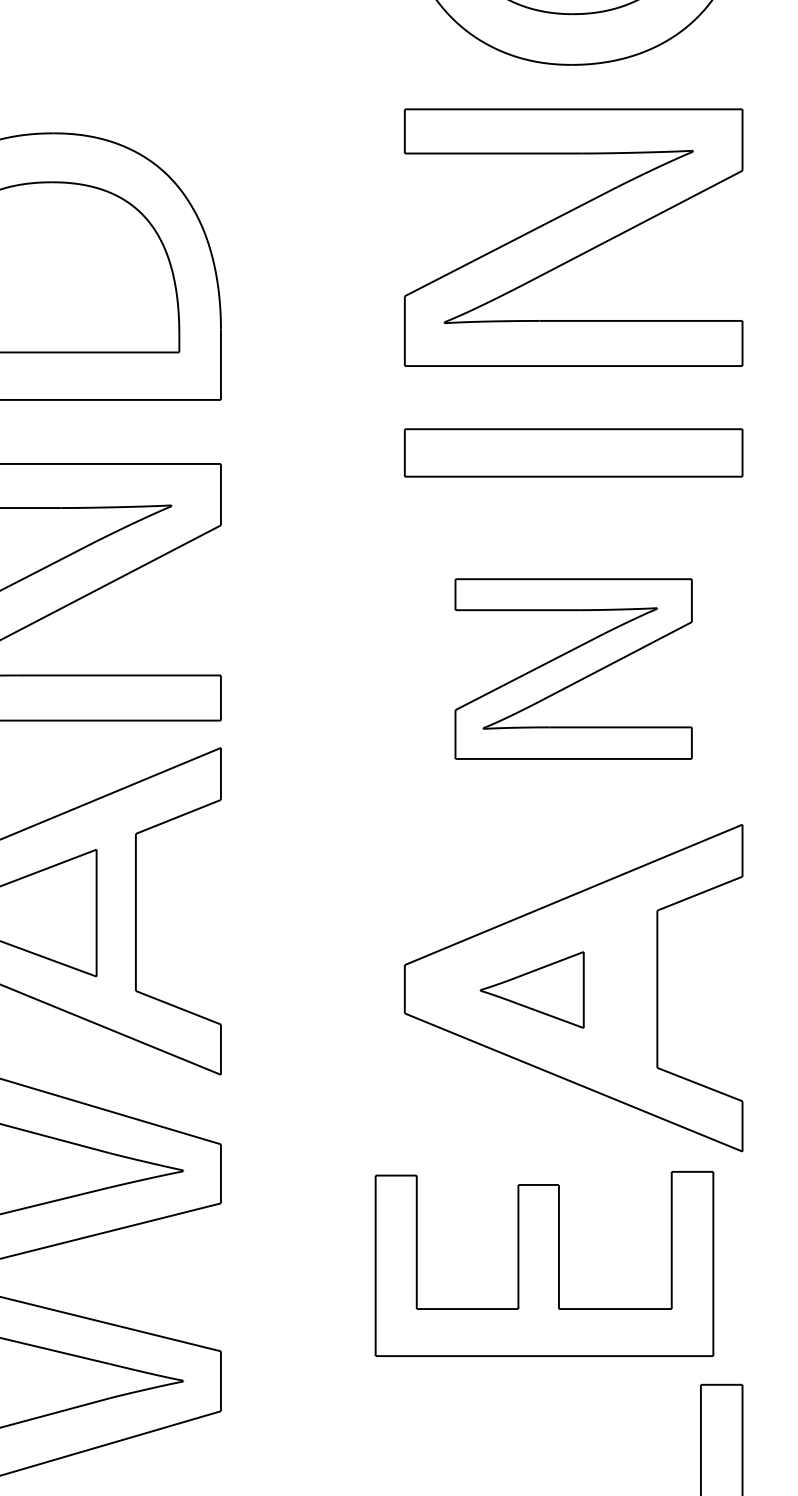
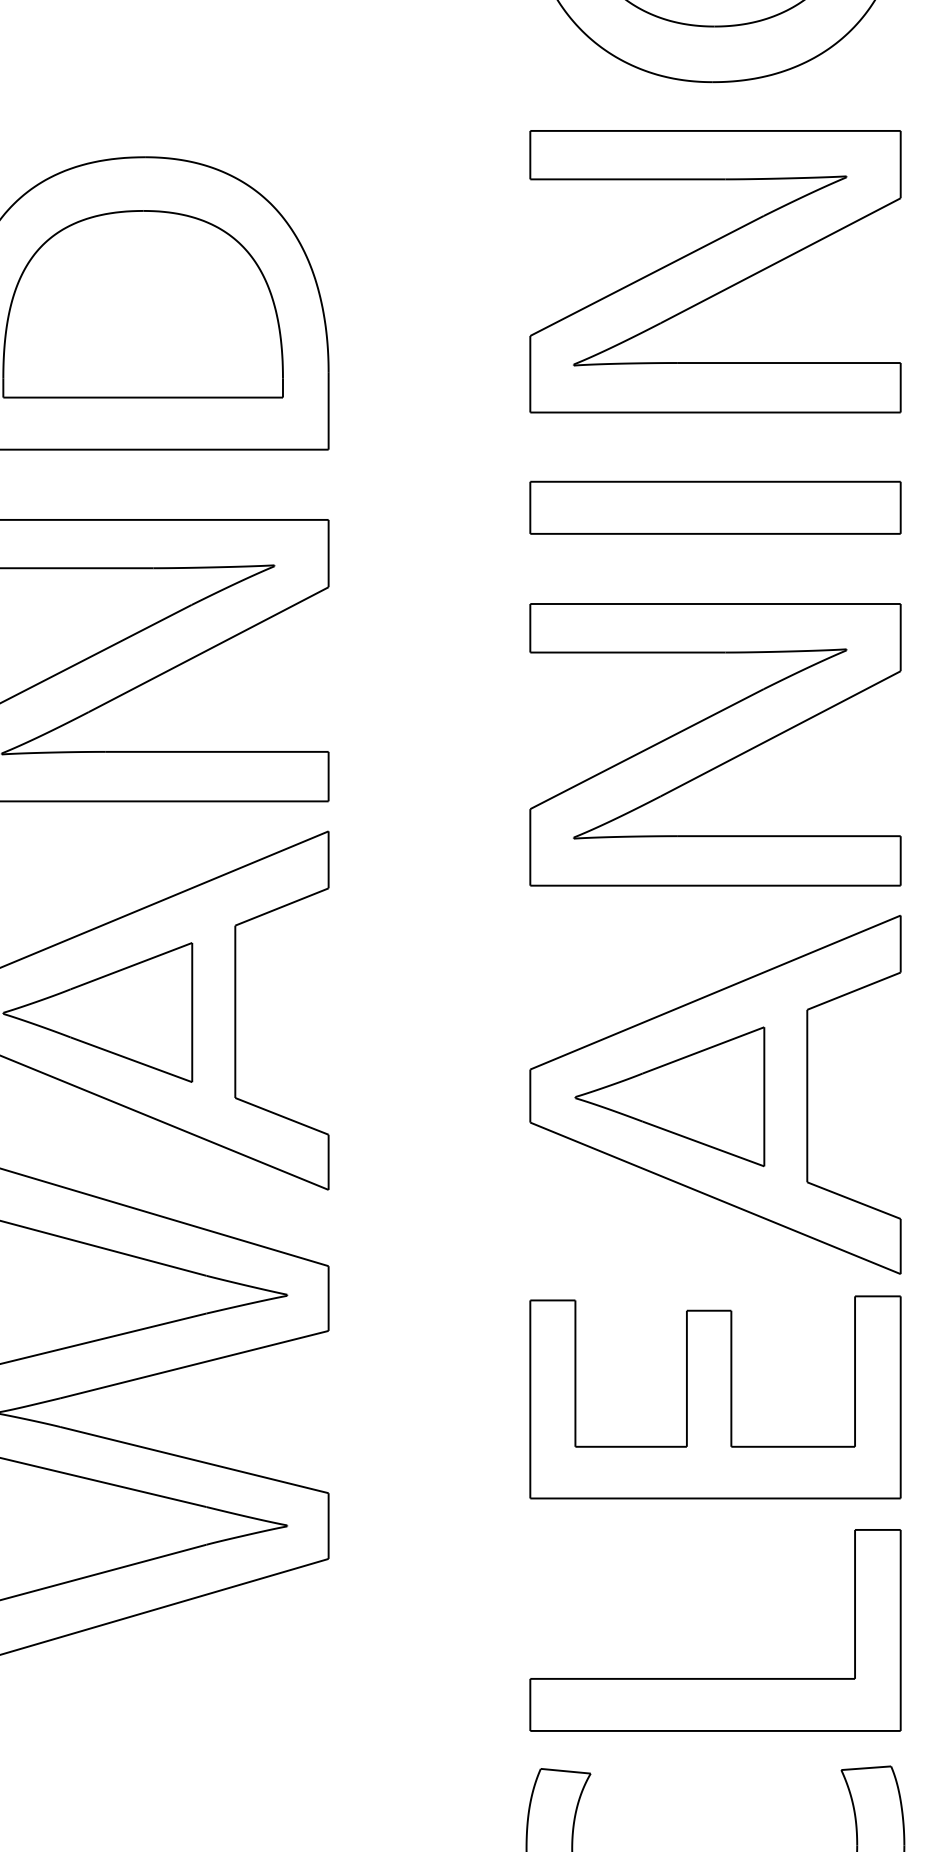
part: (573, 668) -> (715, 744), size x1.43
part: (531, 989) -> (669, 1096), size x1.67
part: (544, 1264) -> (715, 1397), moved

